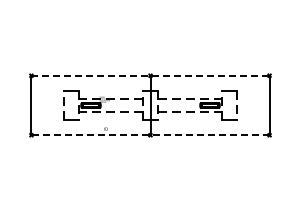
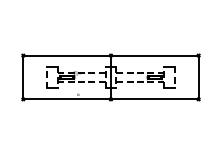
line: (150, 75) -> (111, 55), dashed -> solid
line: (150, 135) -> (111, 99), dashed -> solid

